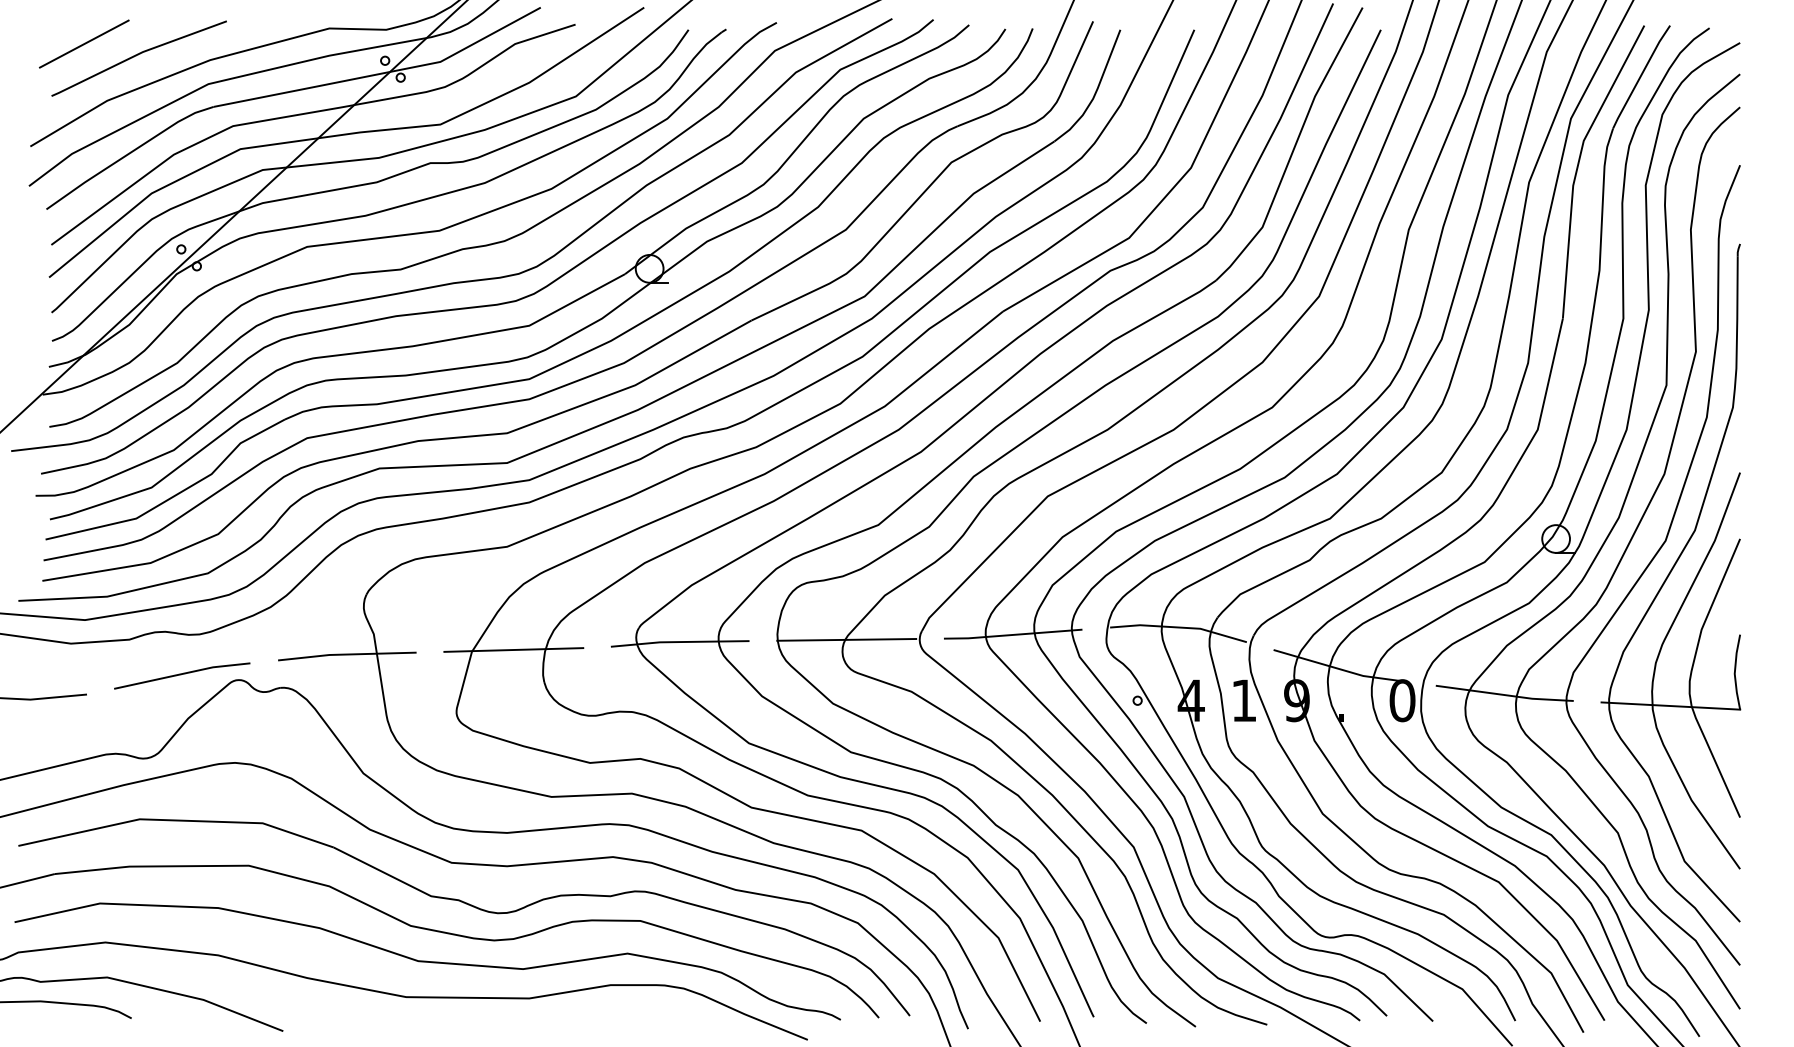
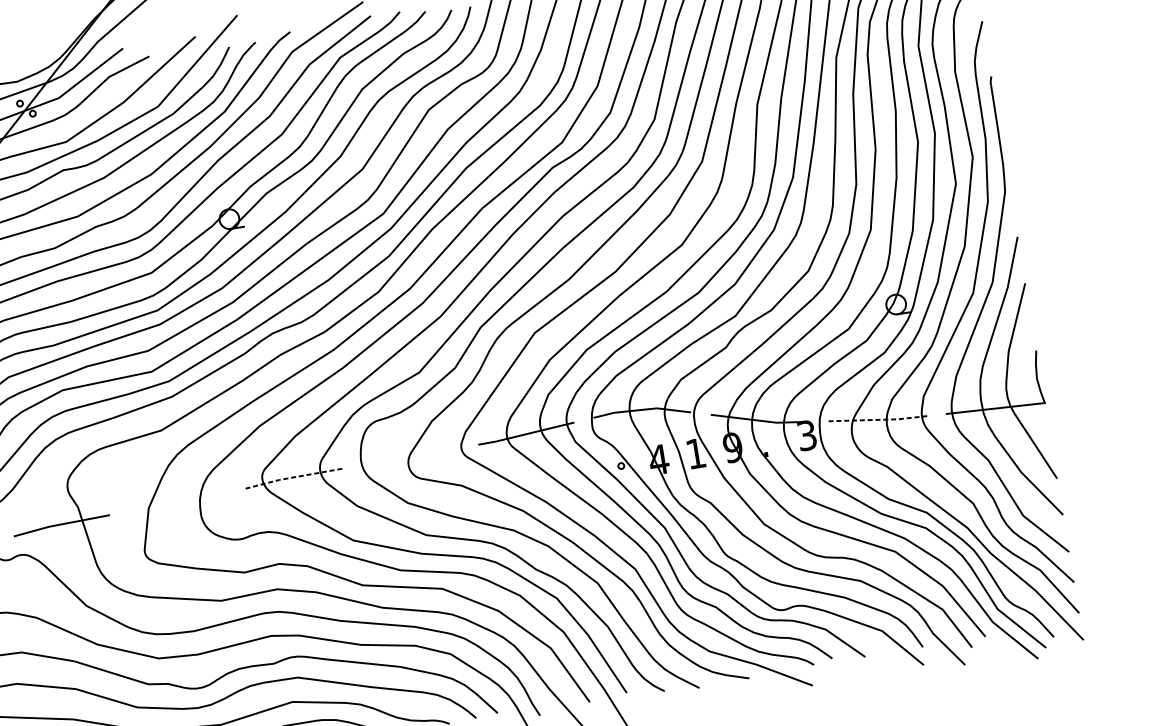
line: (846, 639) -> (410, 456), removed
line: (678, 642) -> (292, 477), solid -> dashed
line: (513, 649) -> (177, 501), removed
line: (1504, 695) -> (877, 420), solid -> dashed
text: (1402, 700) -> (807, 435), 0 -> 3

